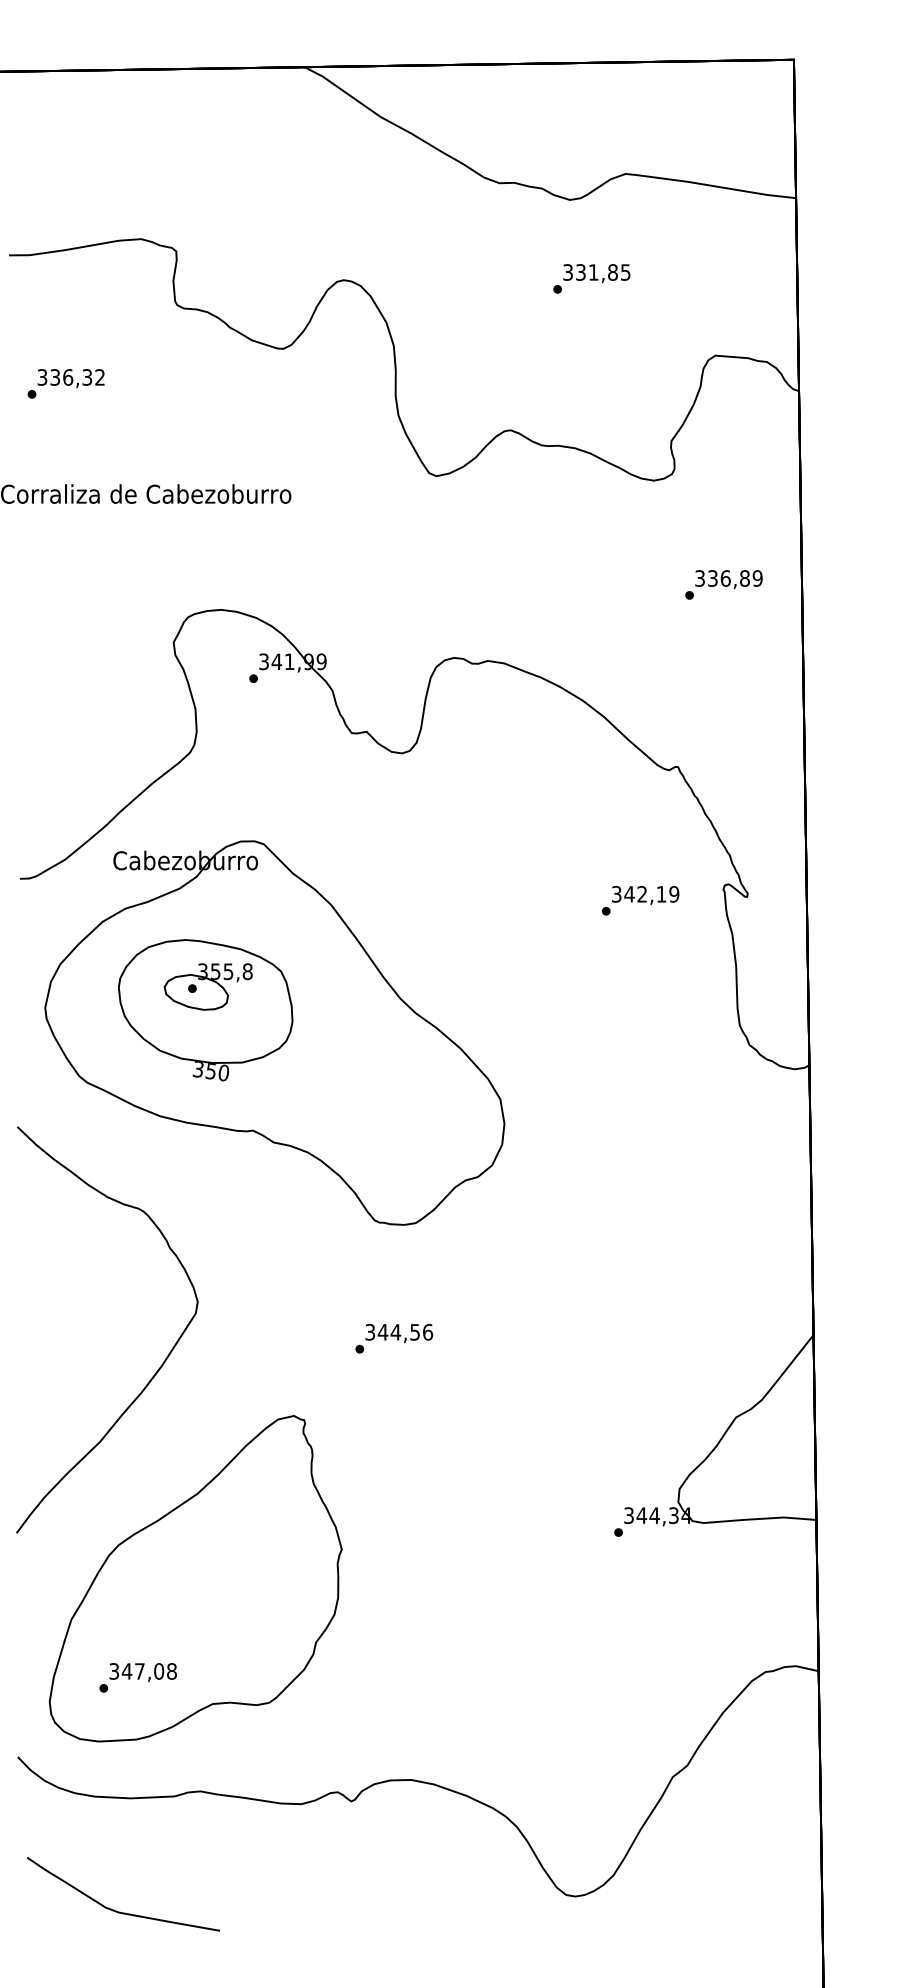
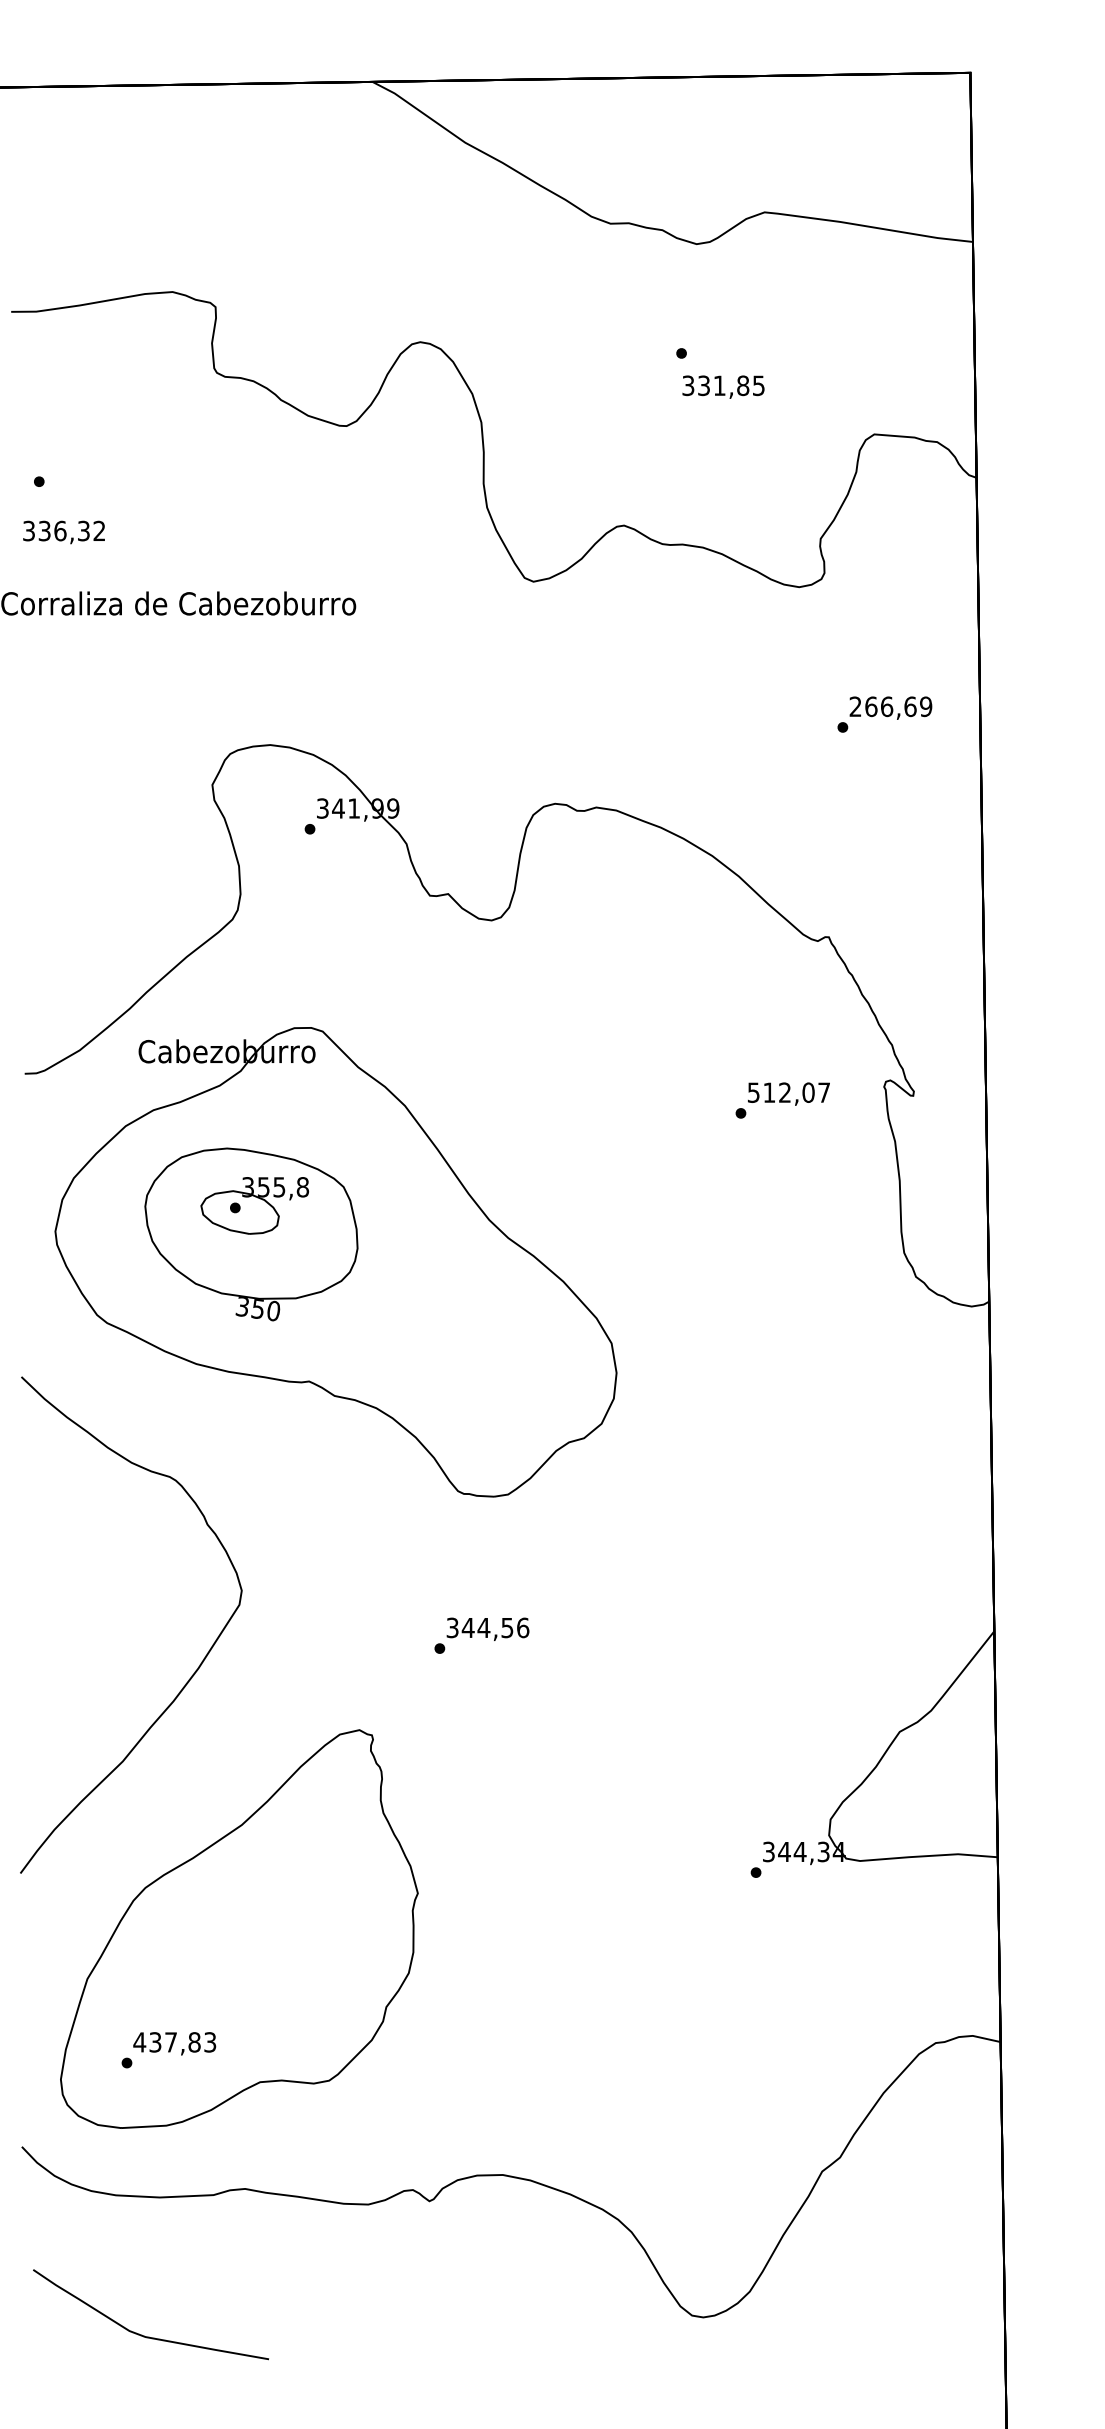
text: (596, 273) -> (723, 386), moved
text: (70, 378) -> (63, 532), moved
text: (722, 578) -> (882, 706), 336,89 -> 266,69
text: (645, 894) -> (789, 1092), 342,19 -> 512,07
text: (142, 1671) -> (174, 2042), 347,08 -> 437,83

